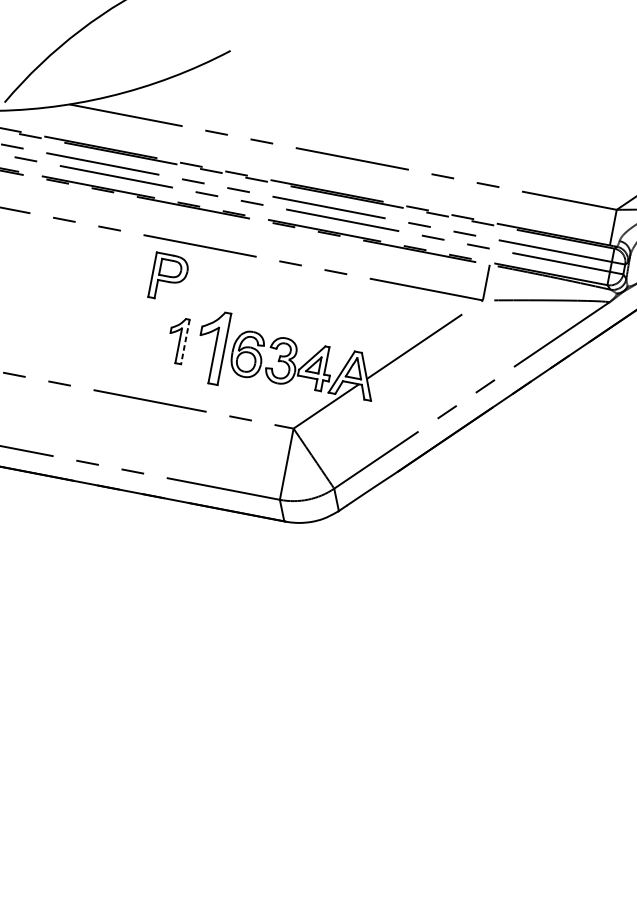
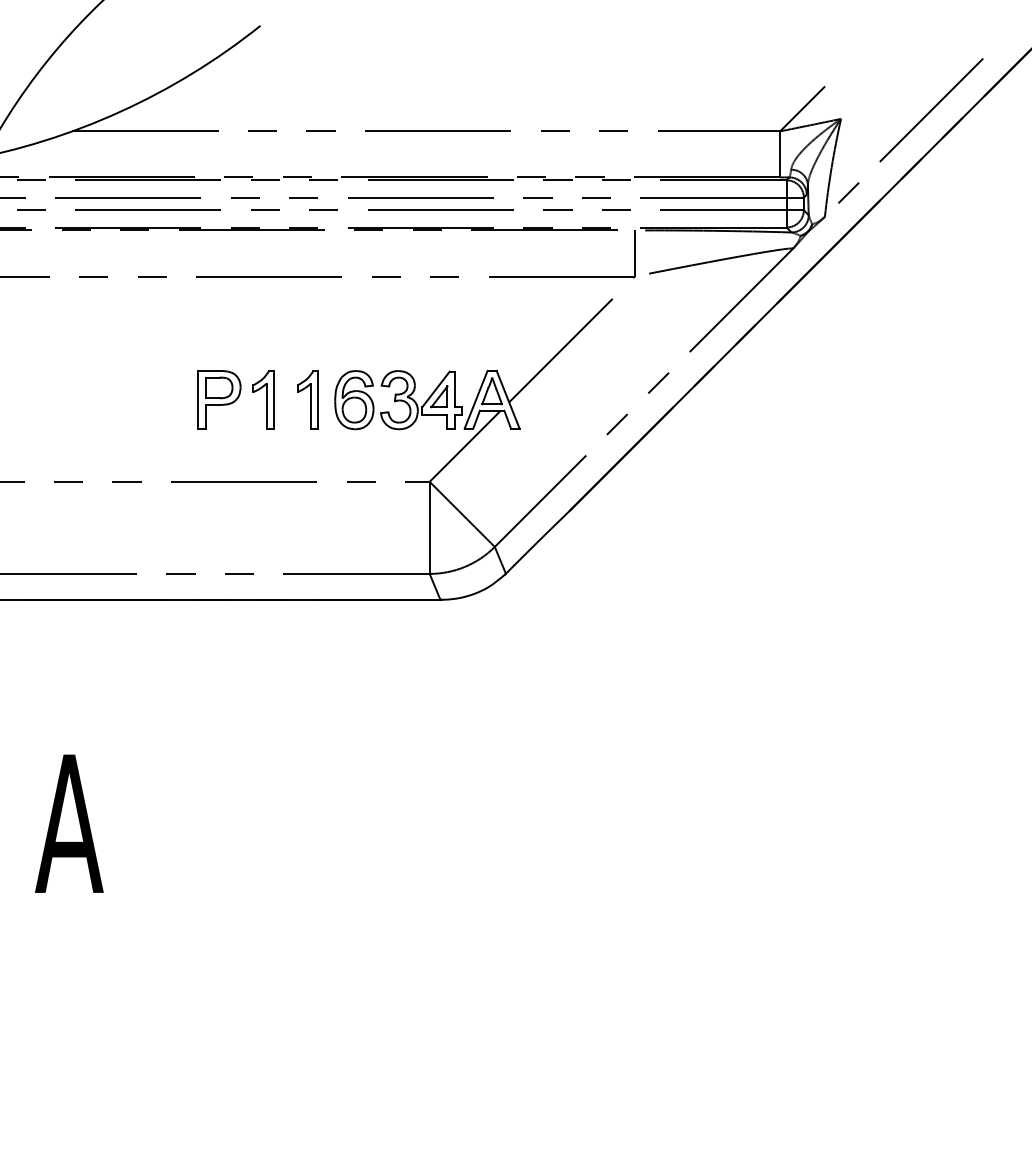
part: (169, 277) -> (219, 399), moved
line: (185, 341) -> (273, 399), dashed -> solid
part: (211, 346) -> (307, 399), size x0.62

